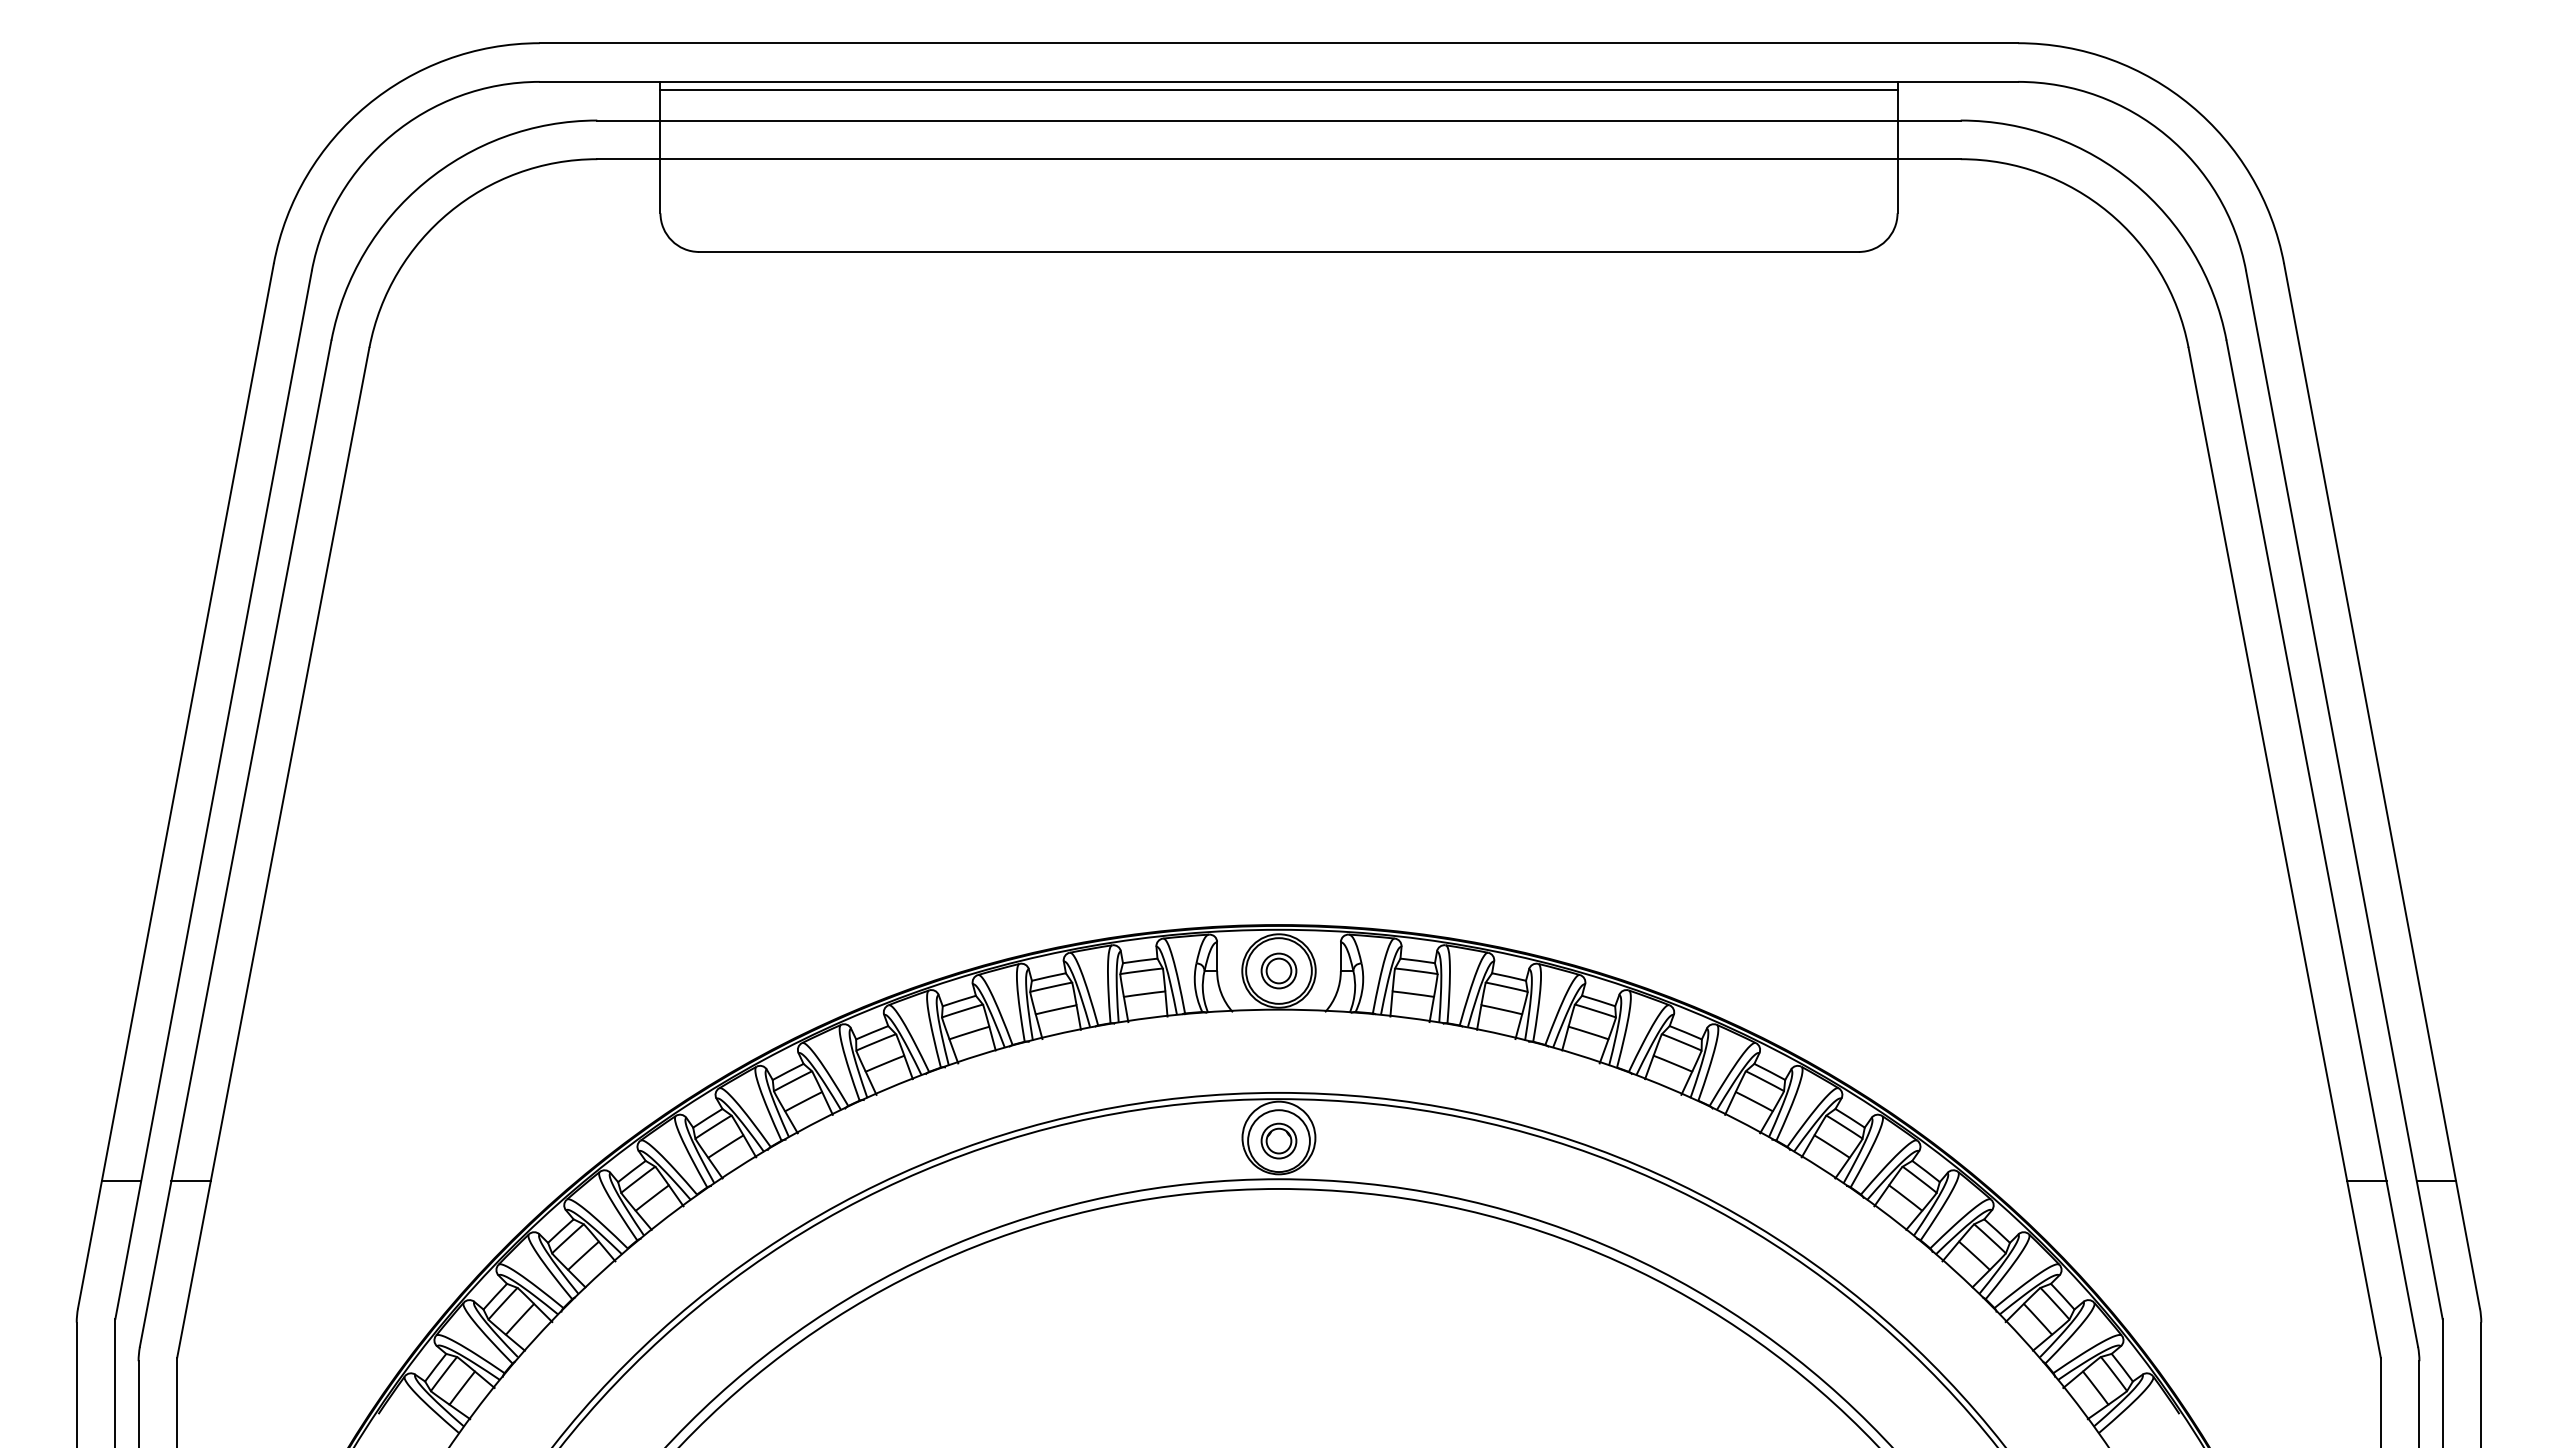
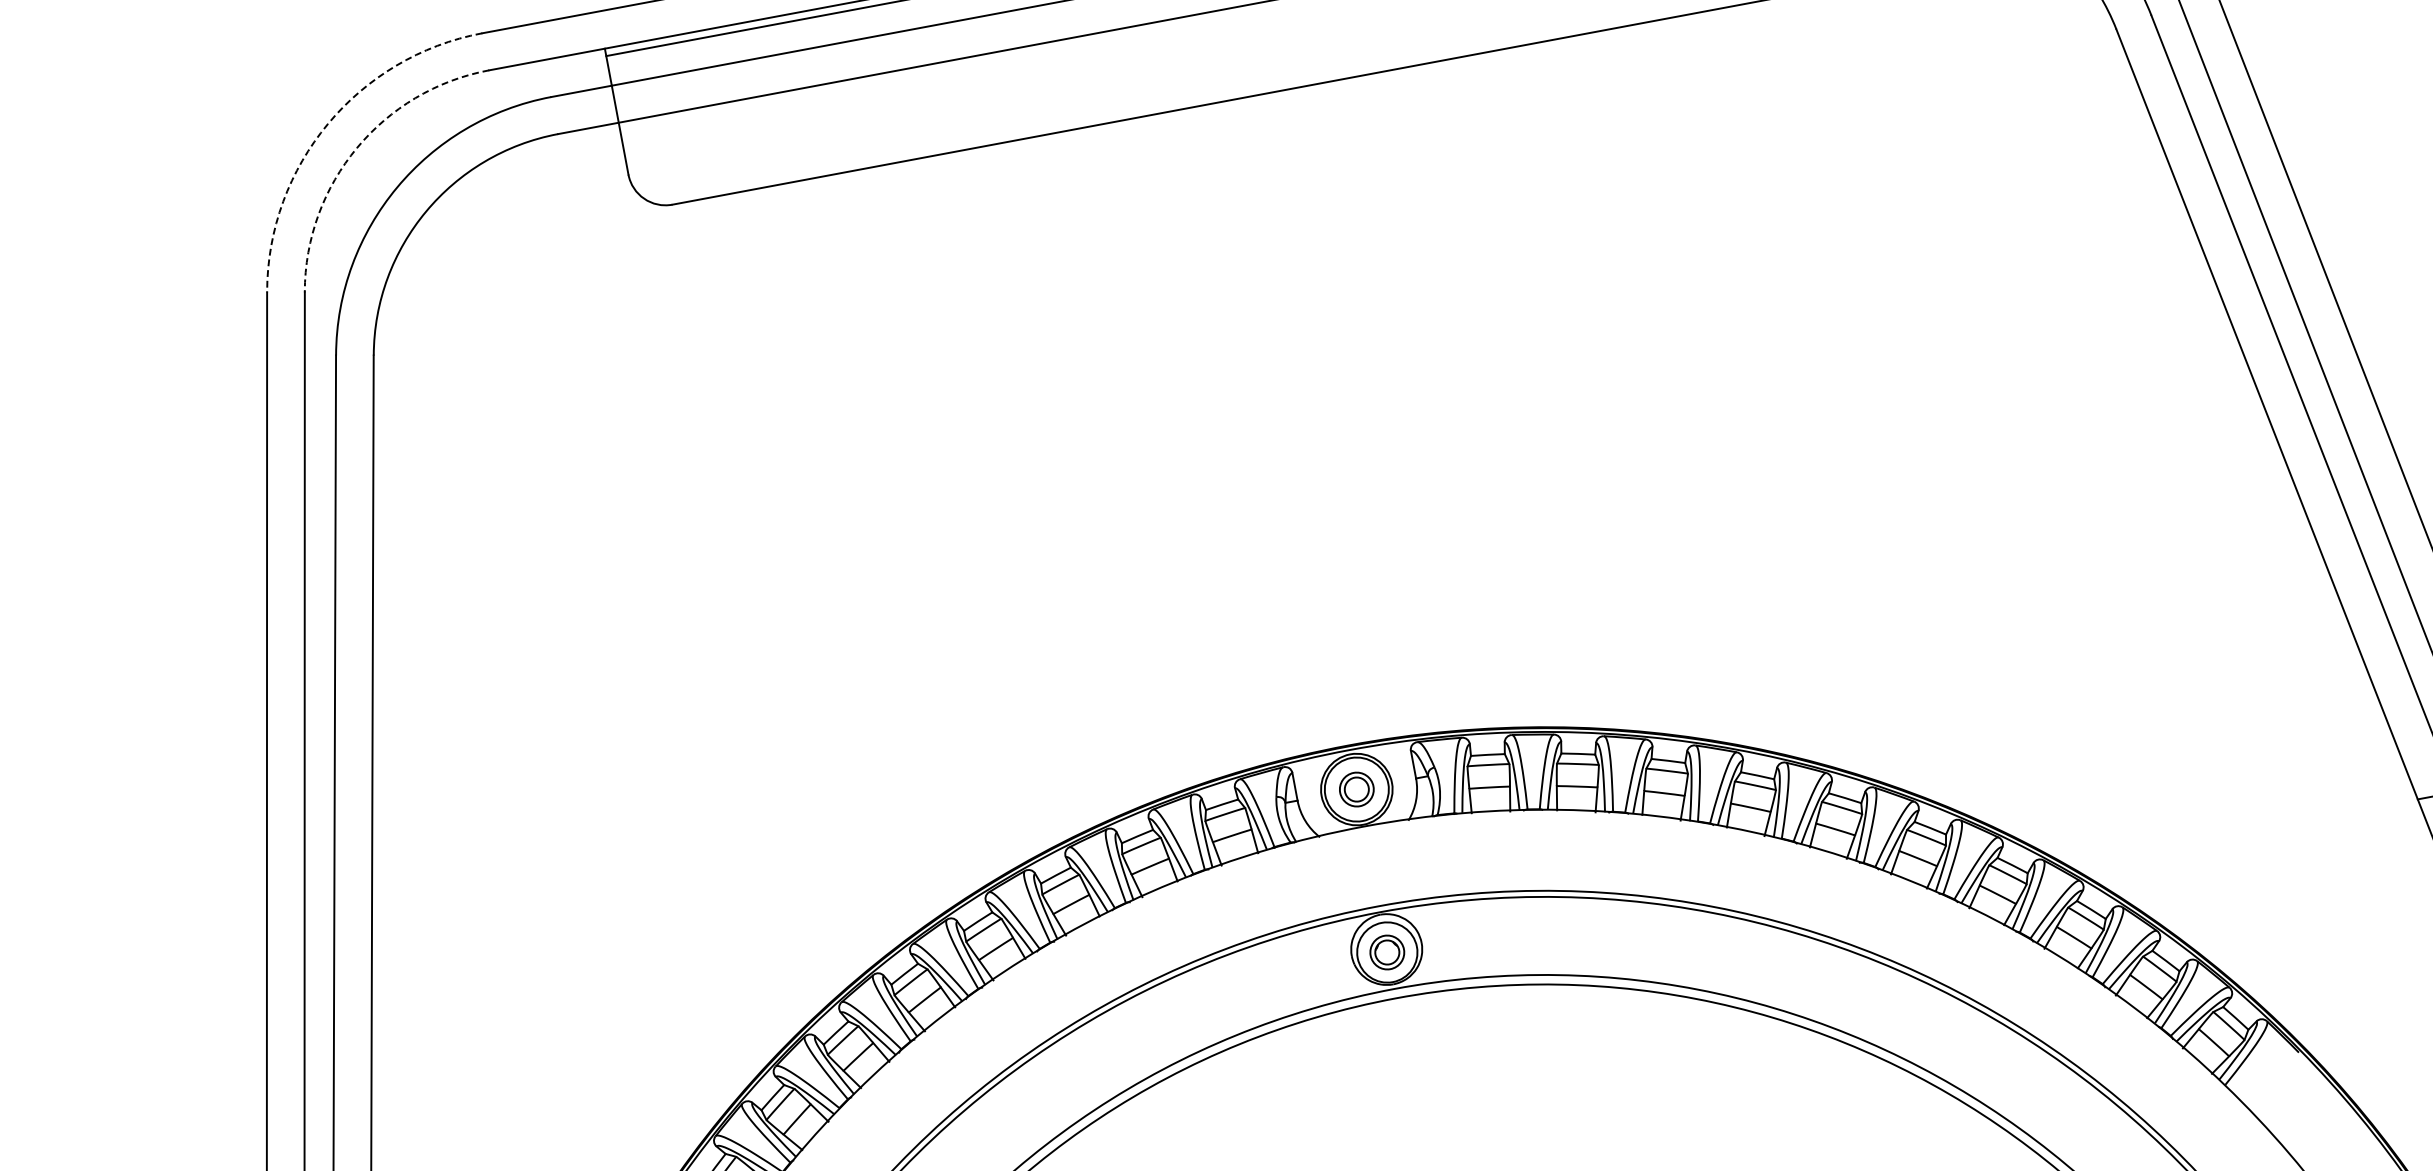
arc: (366, 105) -> (327, 124), solid -> dashed
arc: (391, 135) -> (356, 148), solid -> dashed

